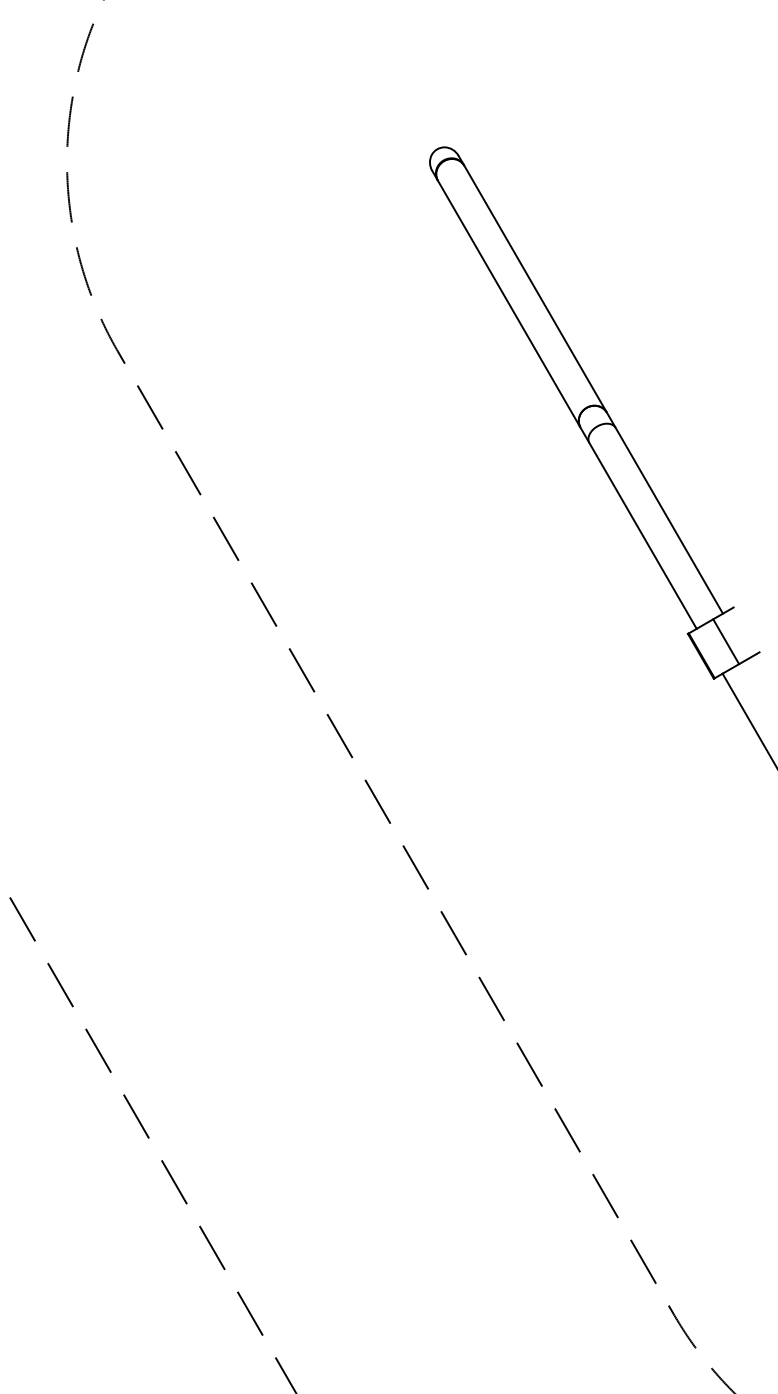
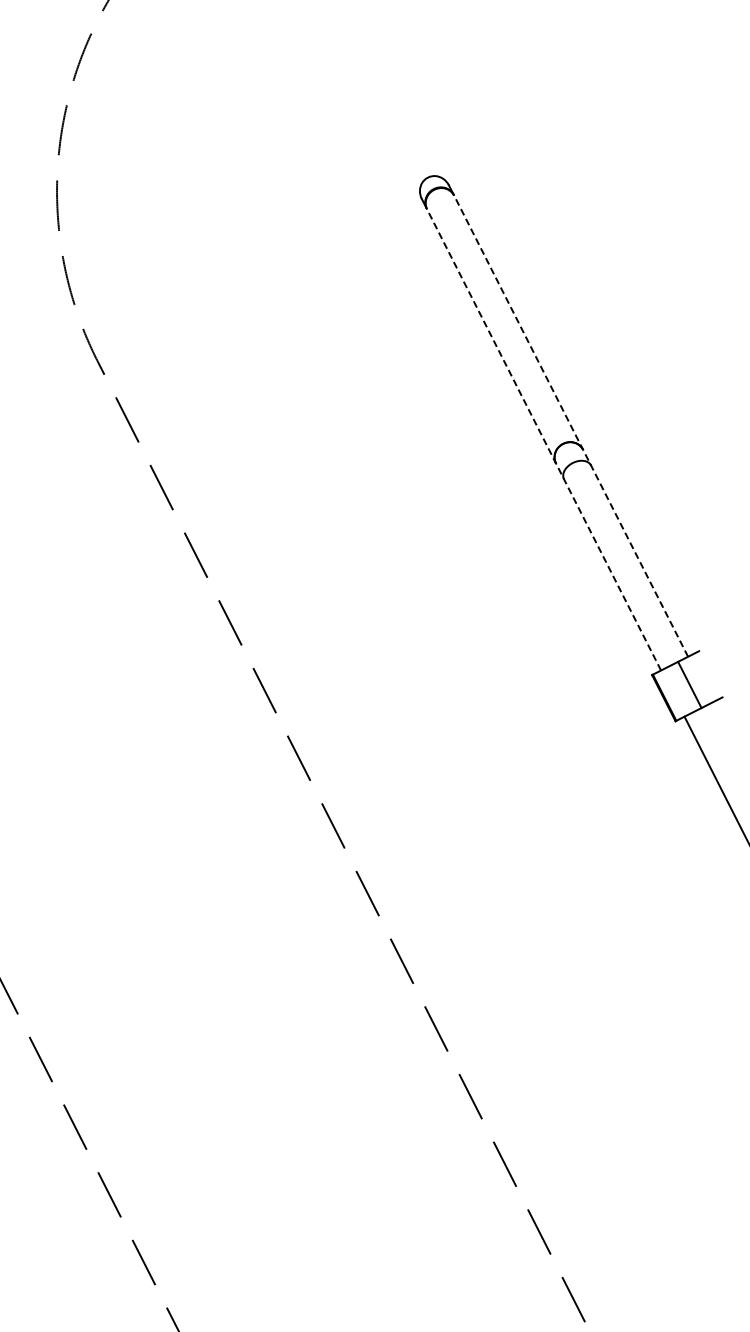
line: (593, 389) -> (570, 425), solid -> dashed
line: (567, 404) -> (544, 439), solid -> dashed

